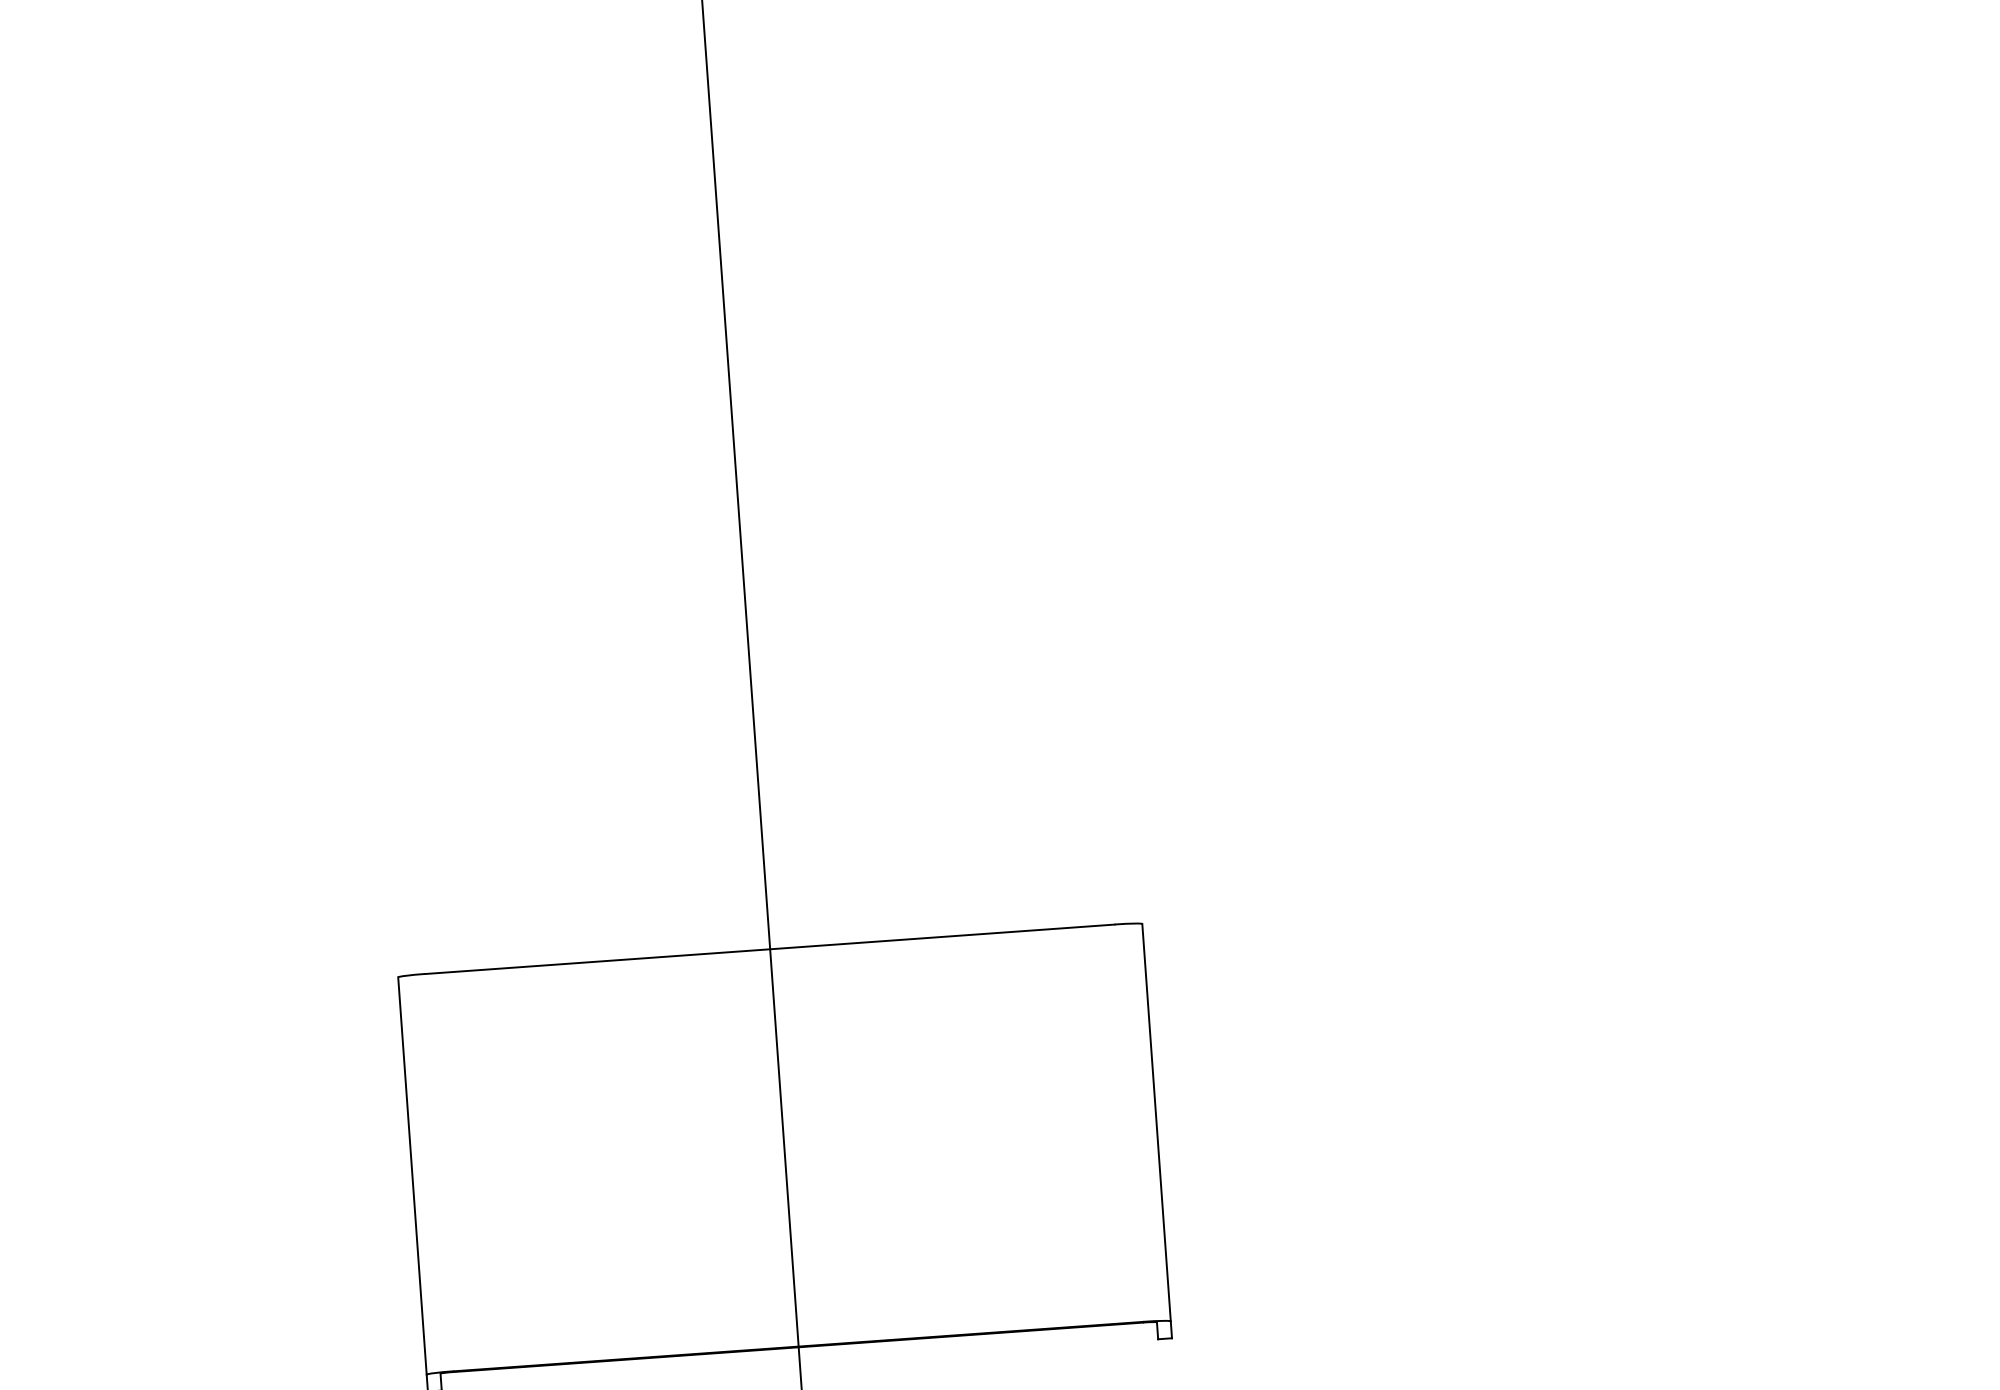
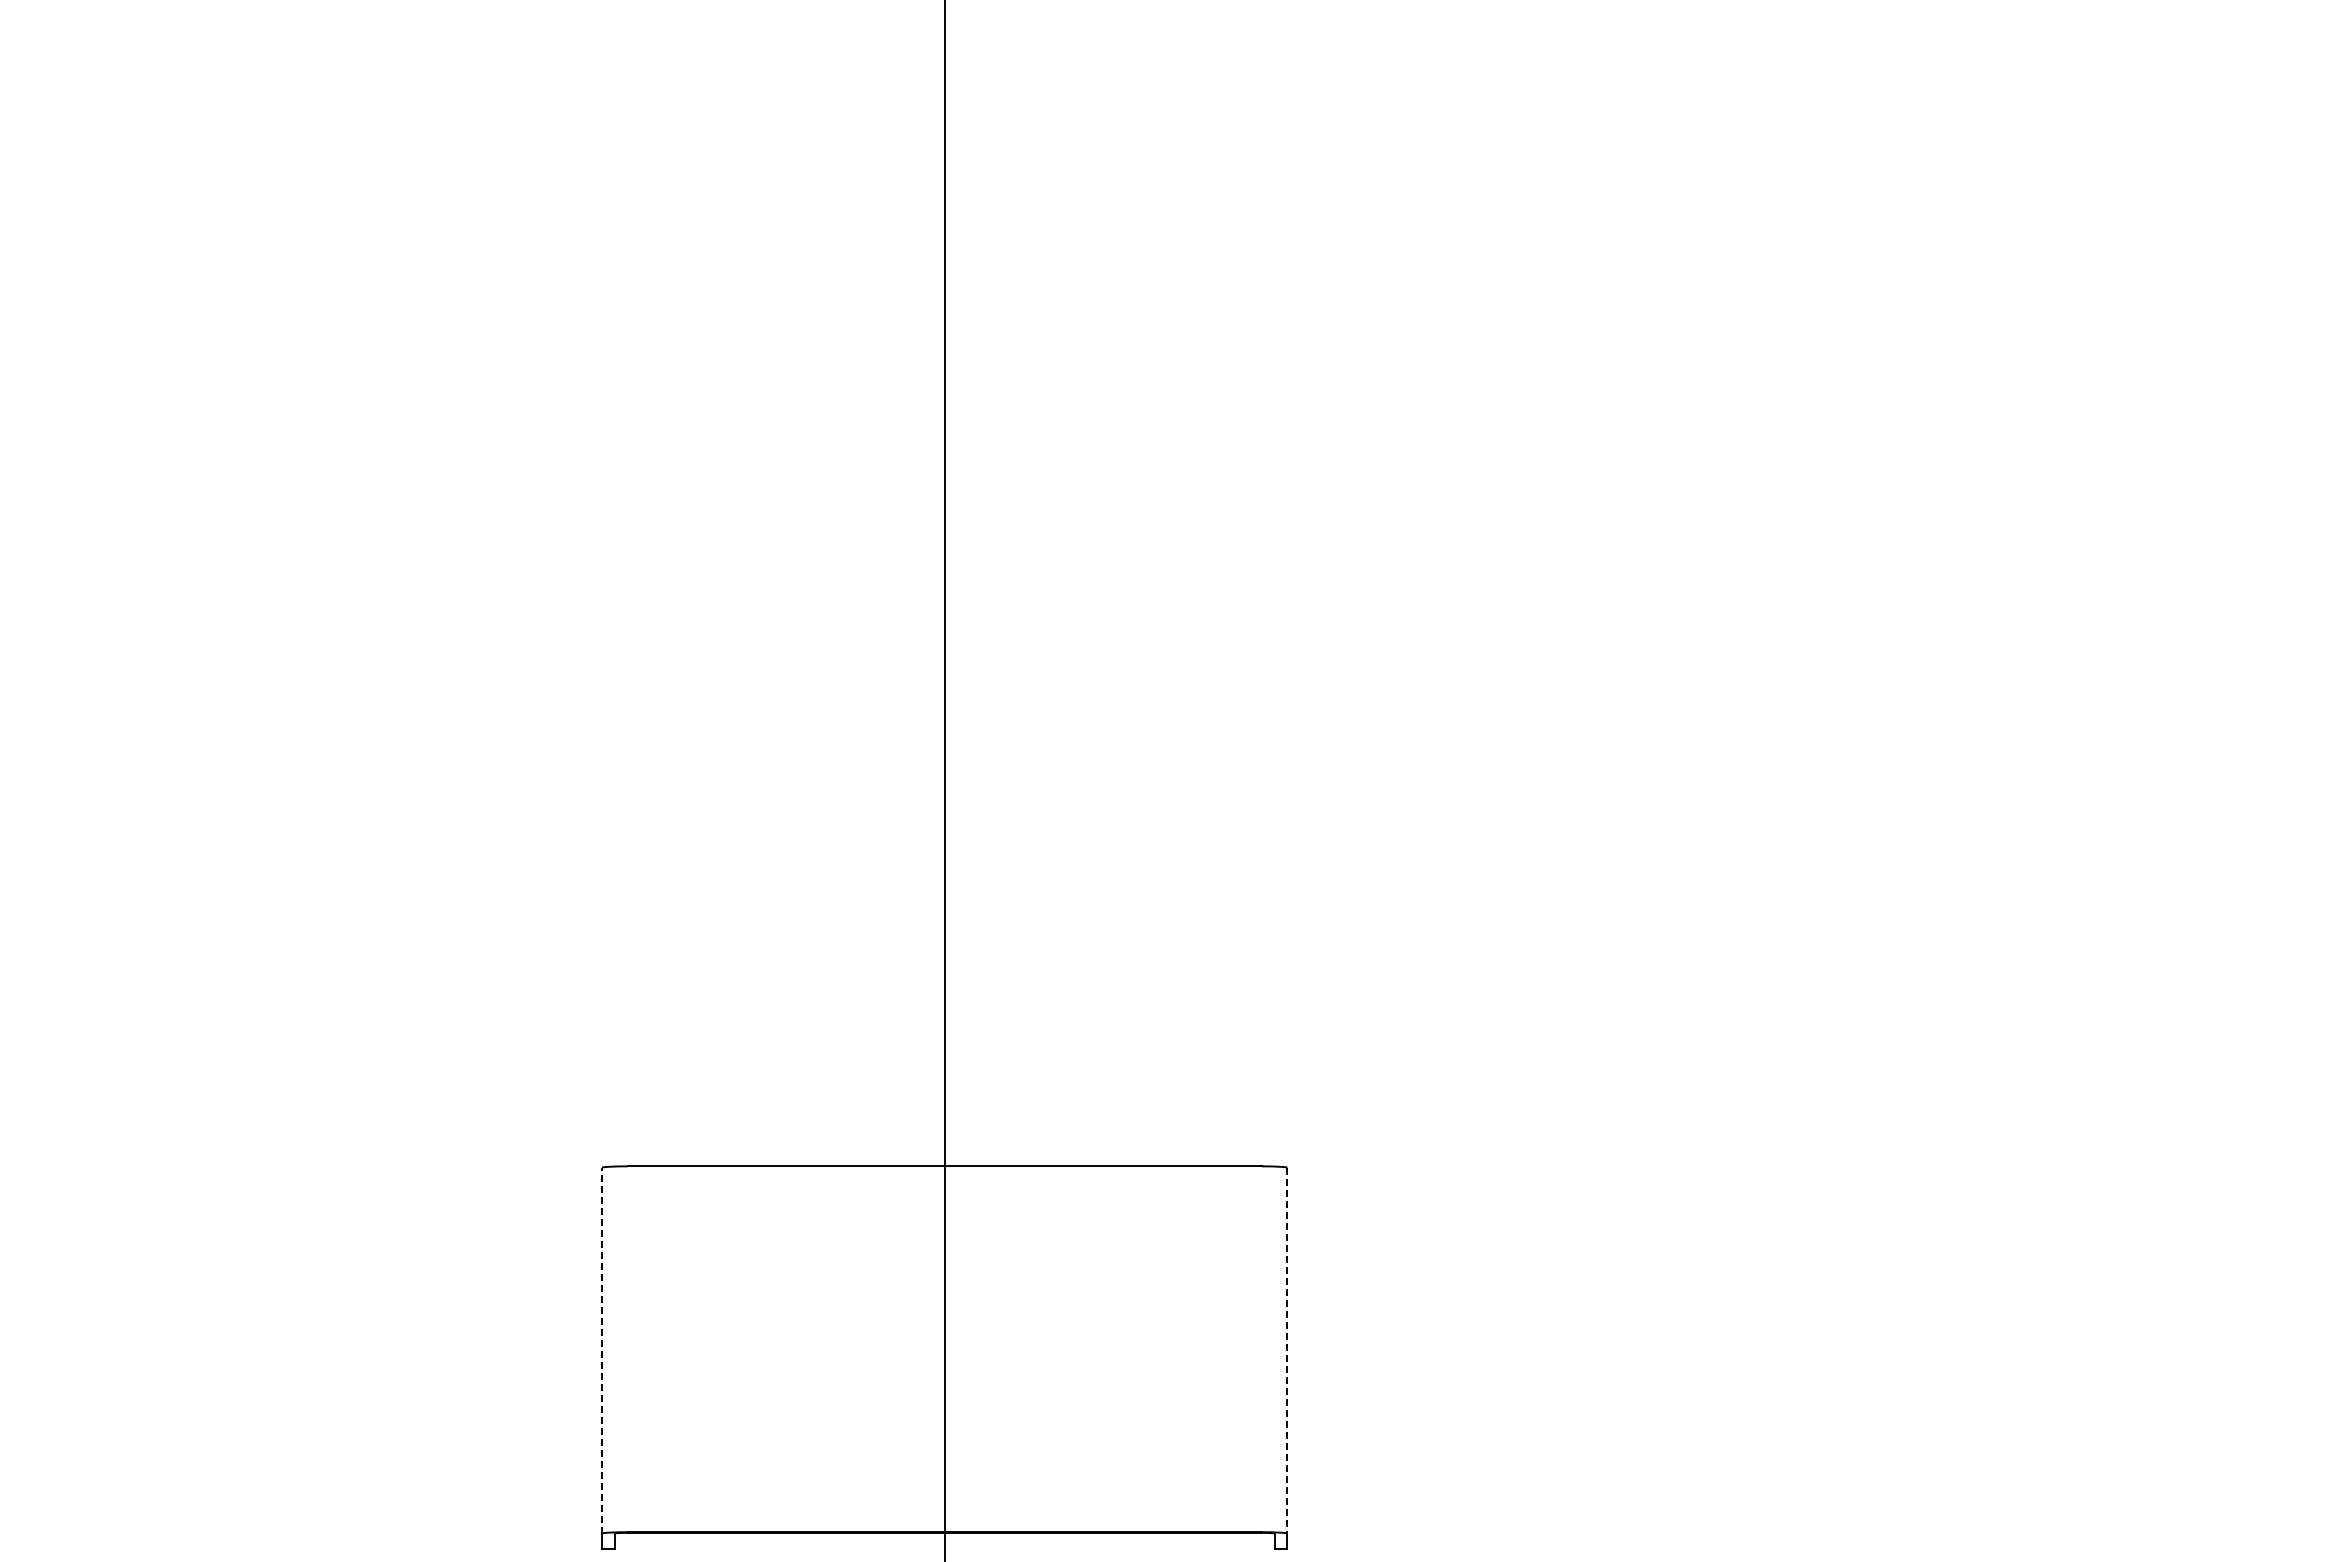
line: (1156, 1122) -> (1287, 1350), solid -> dashed
line: (412, 1175) -> (602, 1350), solid -> dashed

